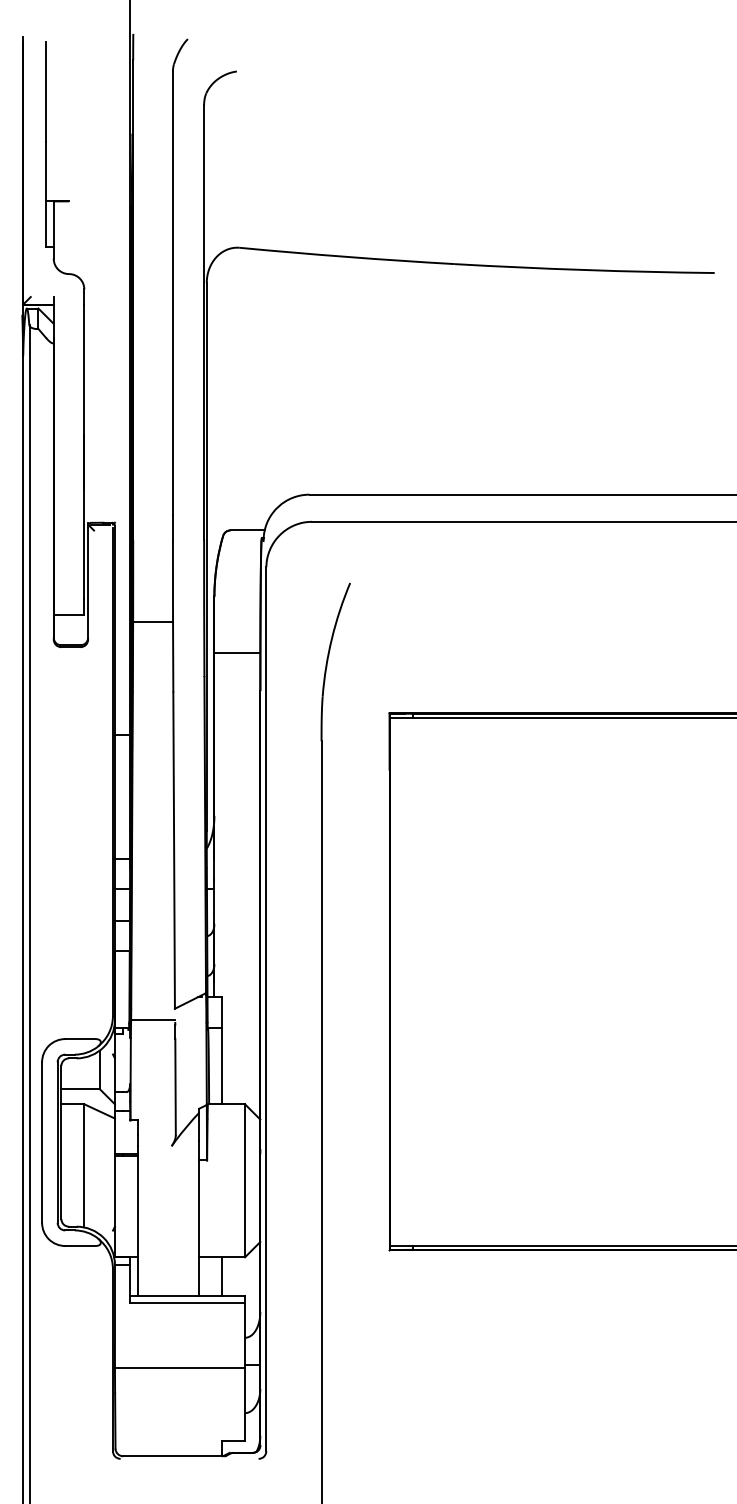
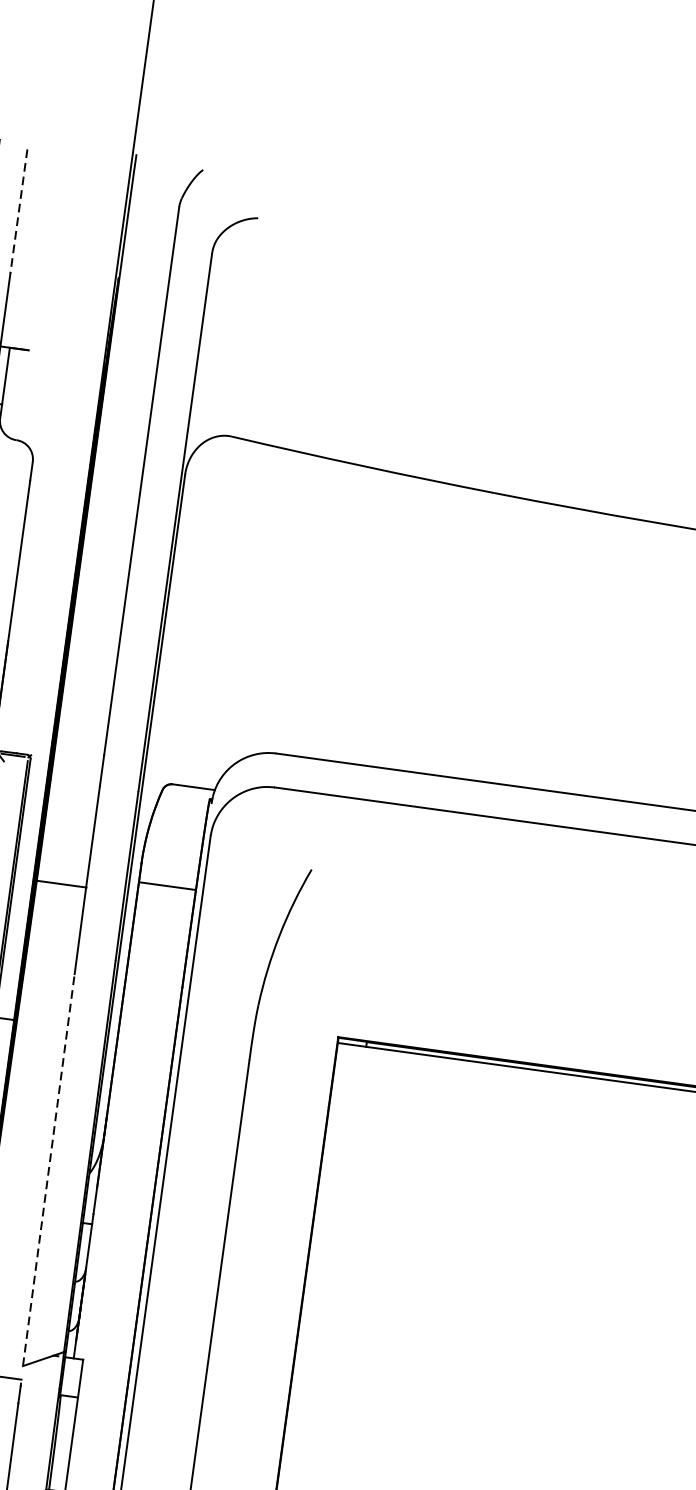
line: (46, 92) -> (19, 211), solid -> dashed
line: (237, 652) -> (167, 885), moved
line: (174, 850) -> (49, 1170), solid -> dashed

